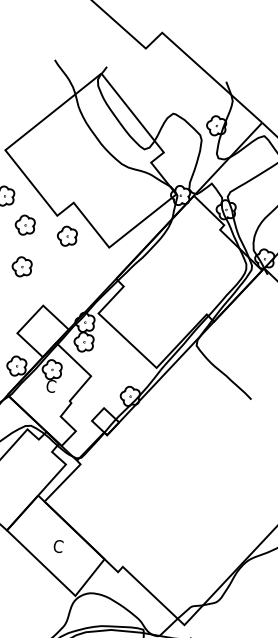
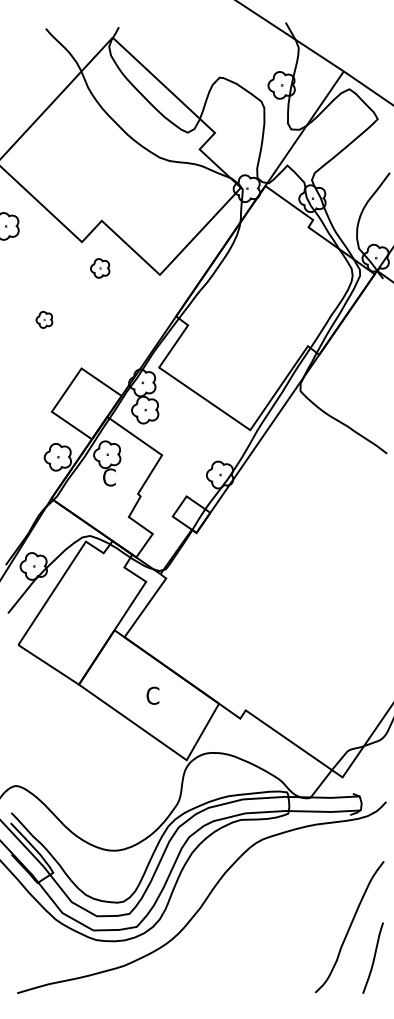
part: (24, 224) -> (39, 261), removed
part: (67, 236) -> (100, 268), size x0.7
part: (22, 266) -> (44, 319), size x0.6

